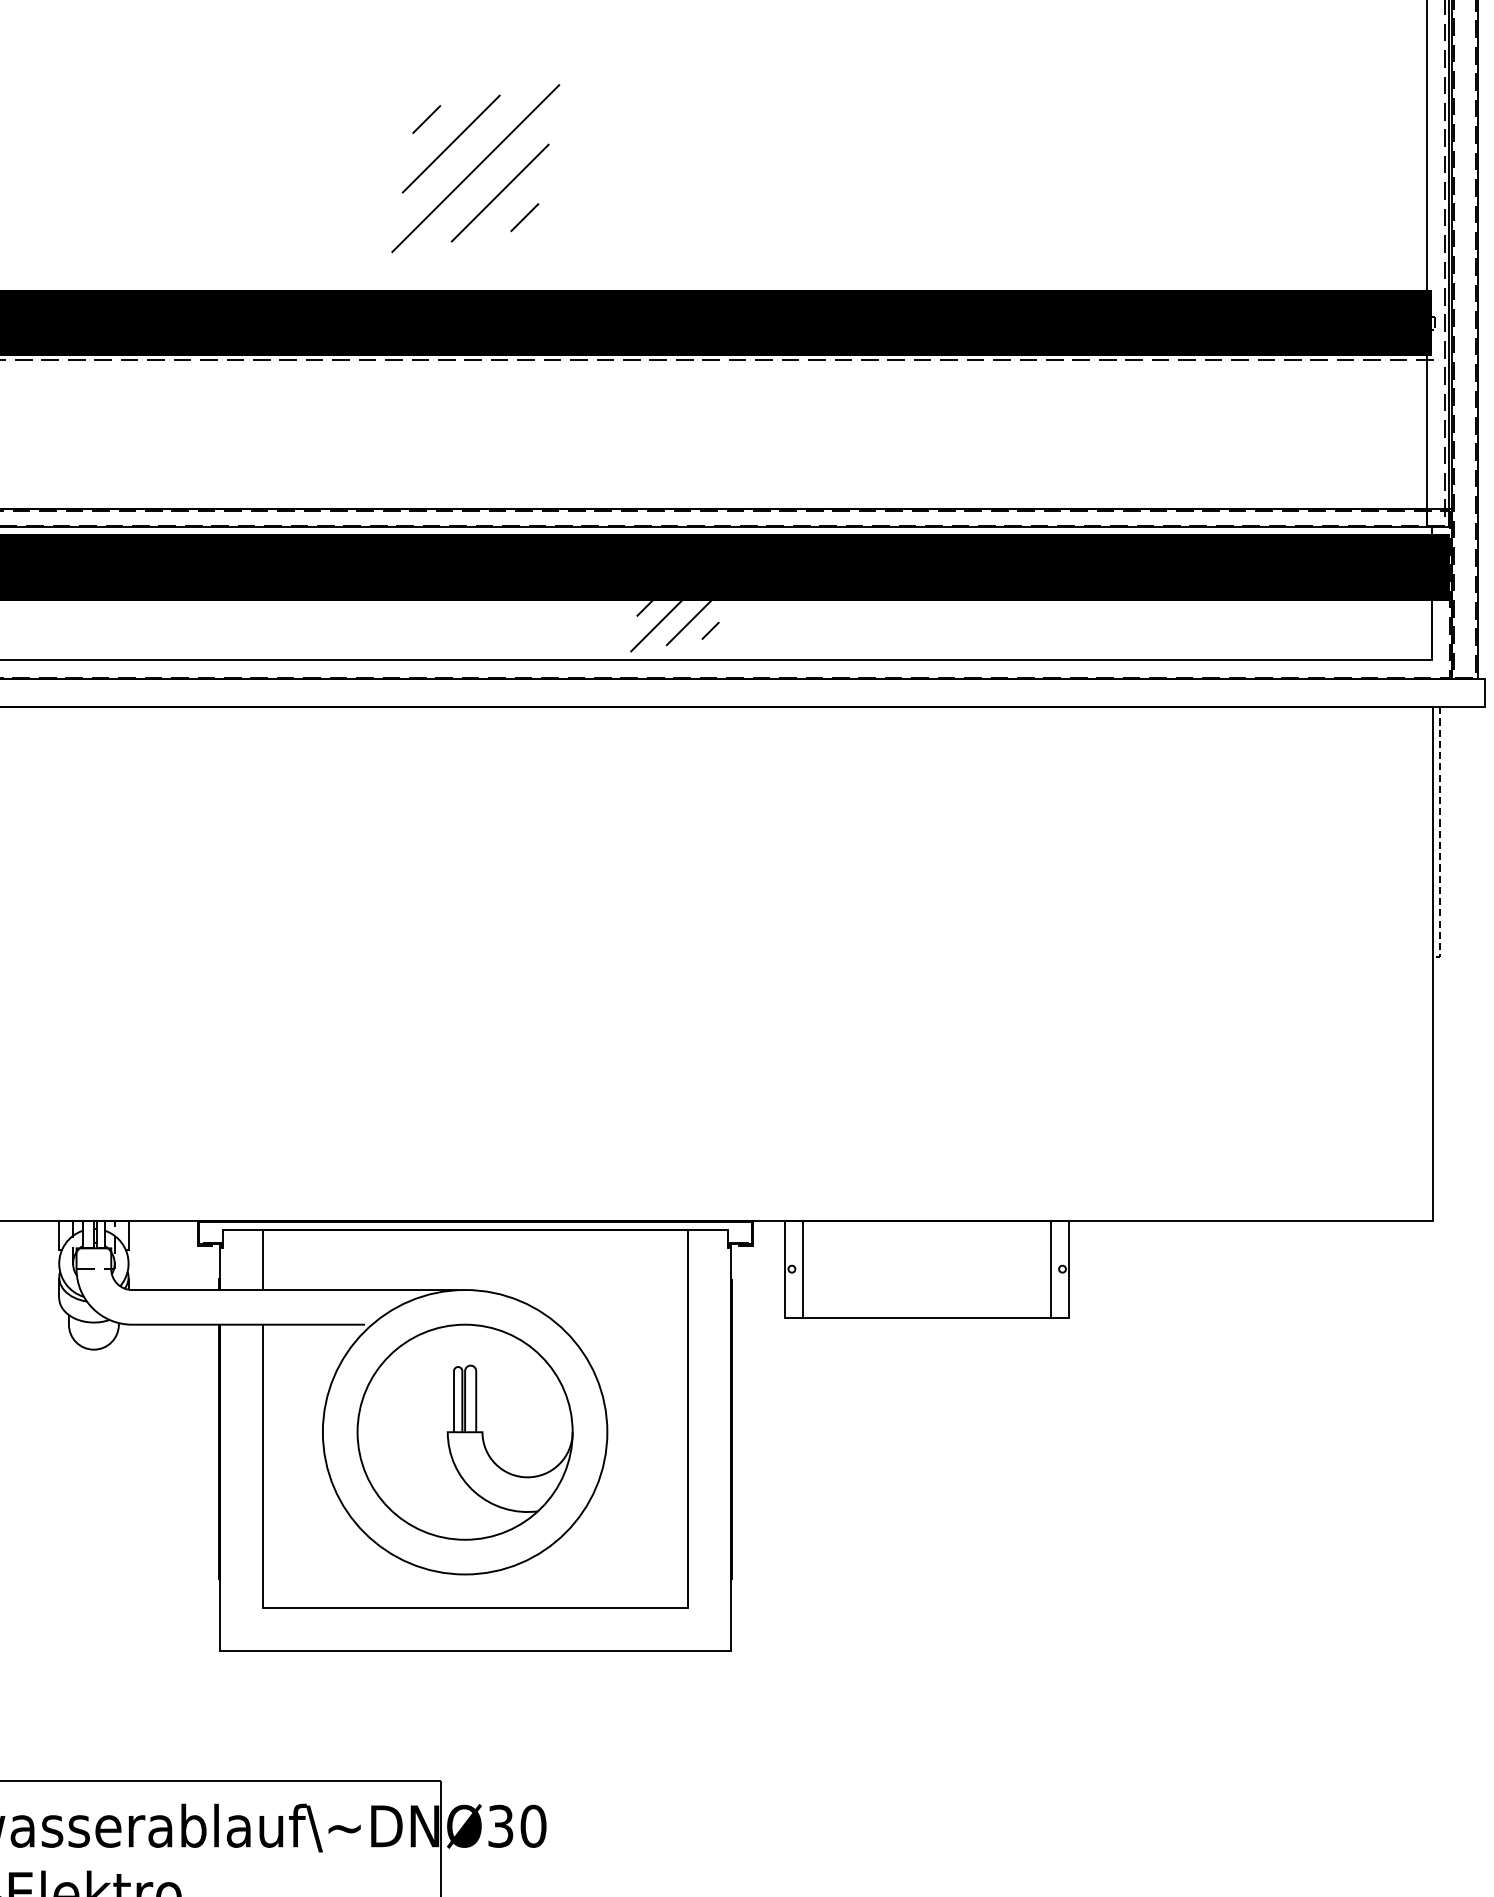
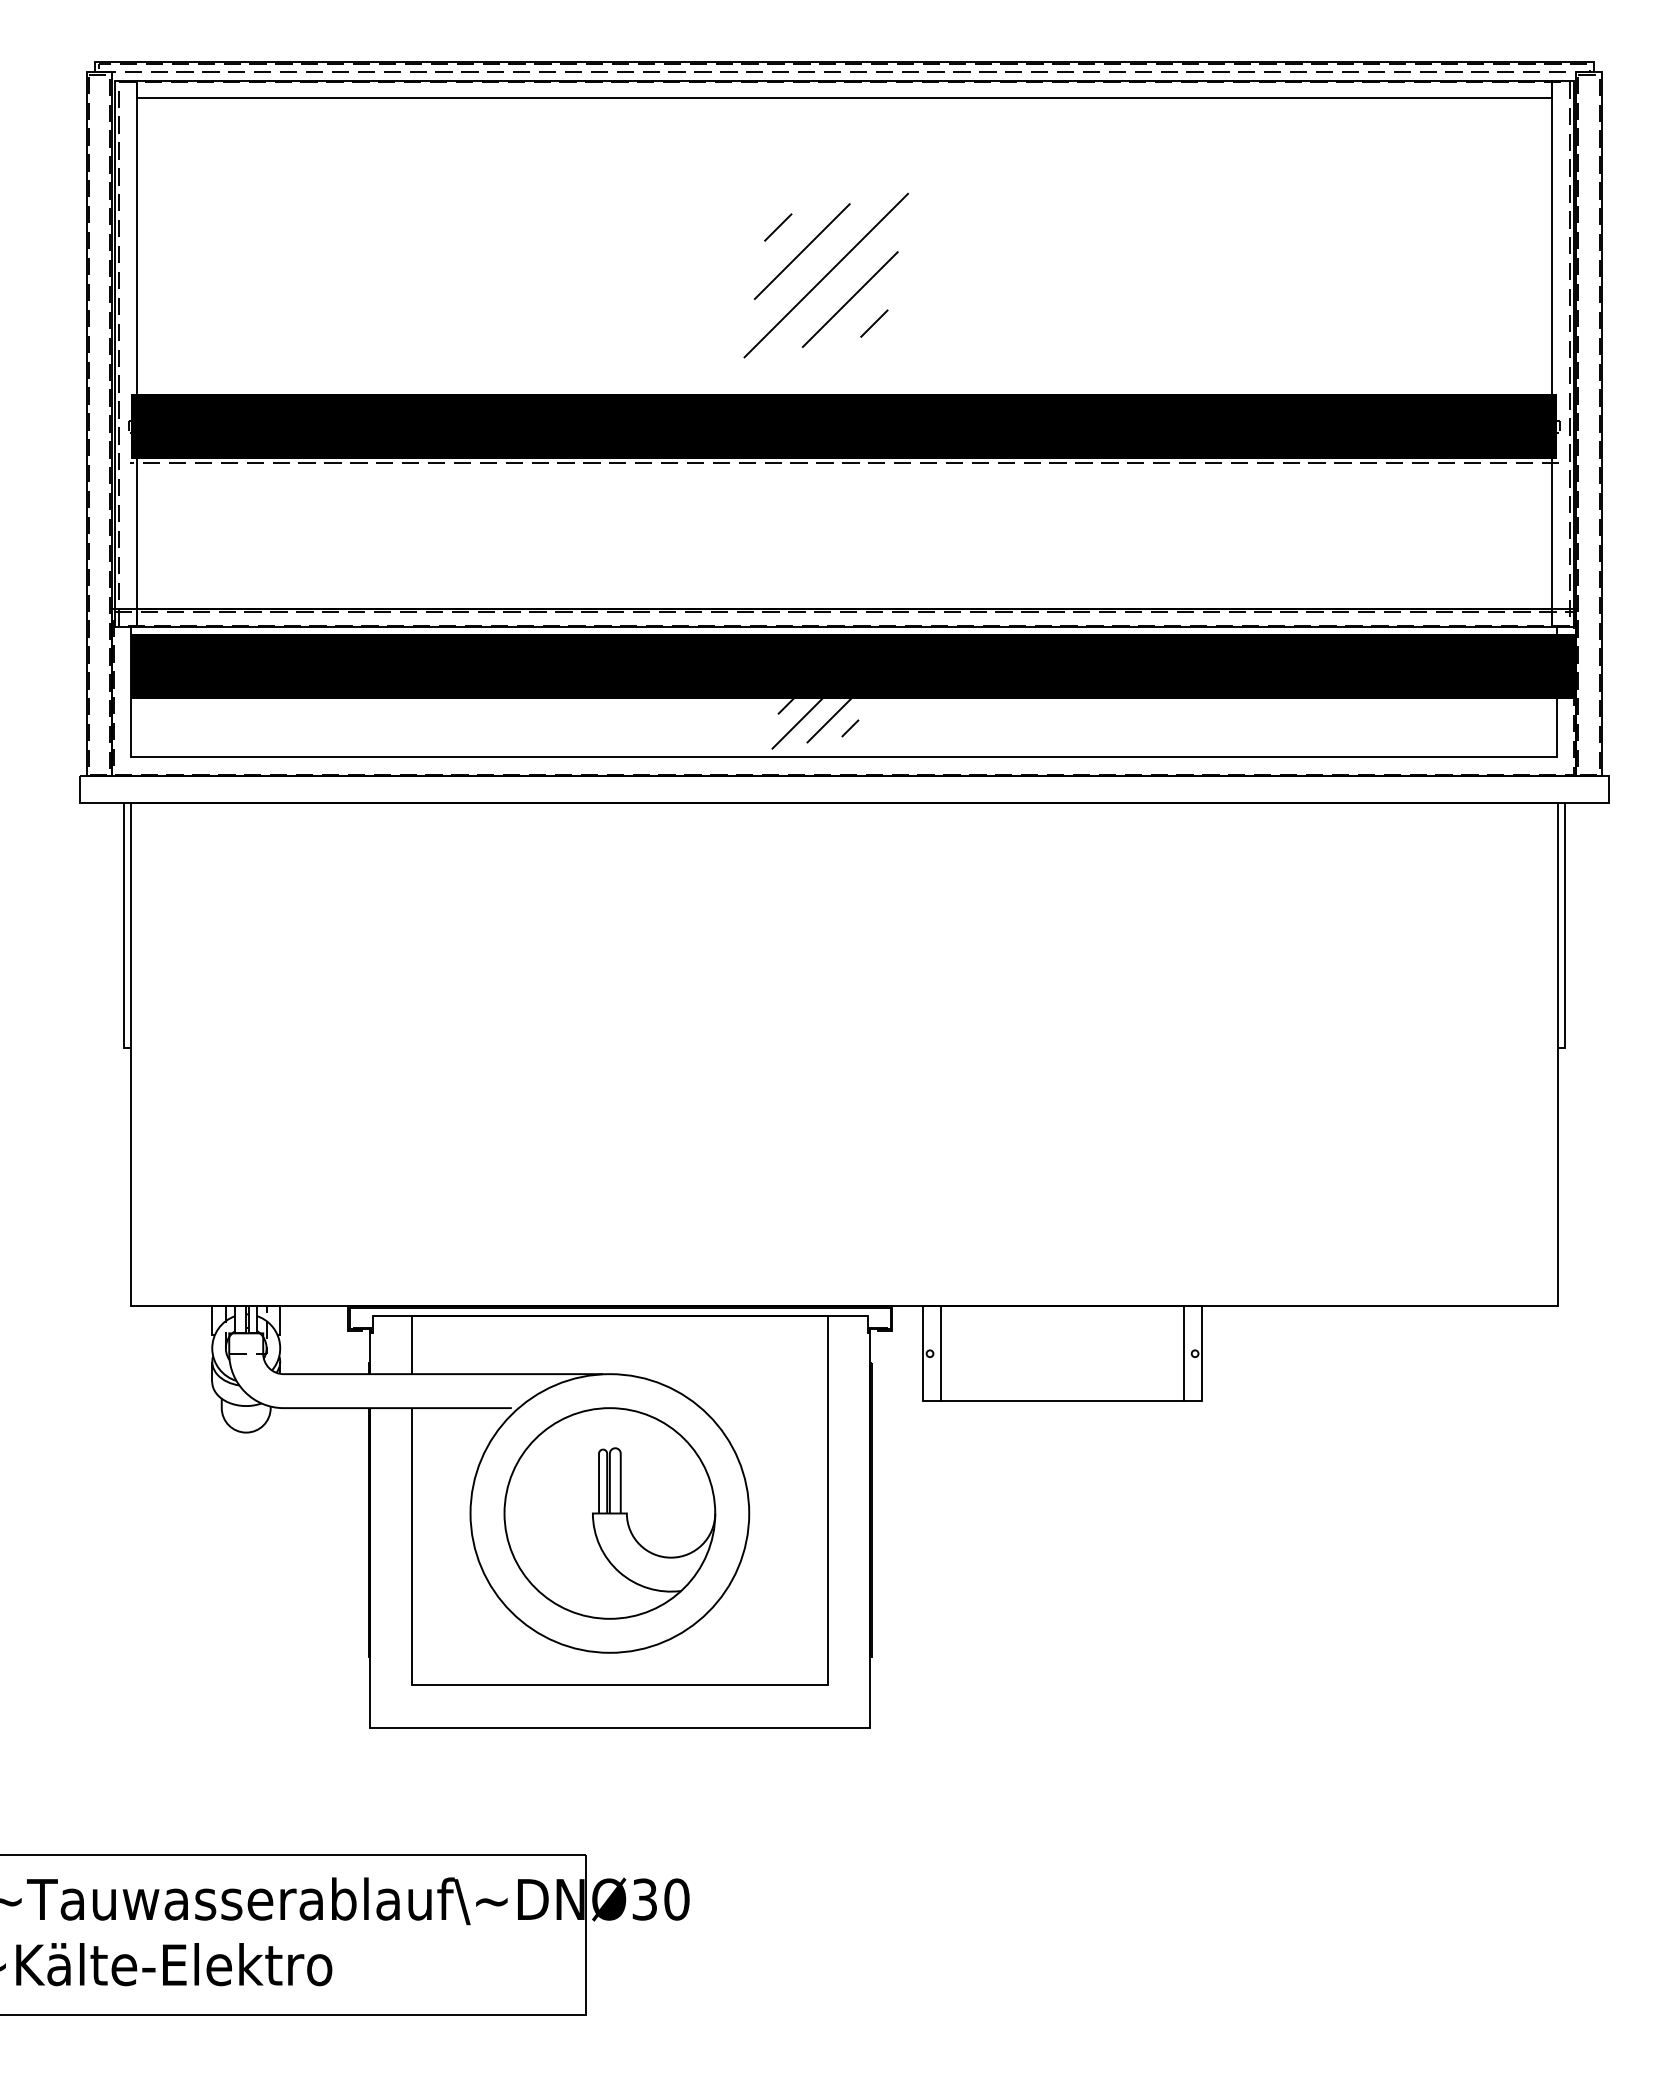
part: (474, 168) -> (825, 275), moved
line: (1439, 837) -> (1564, 930), dashed -> solid

